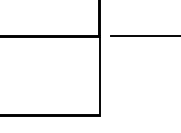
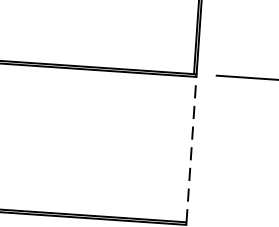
line: (100, 76) -> (191, 150), solid -> dashed

